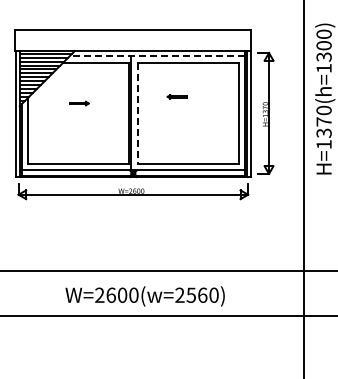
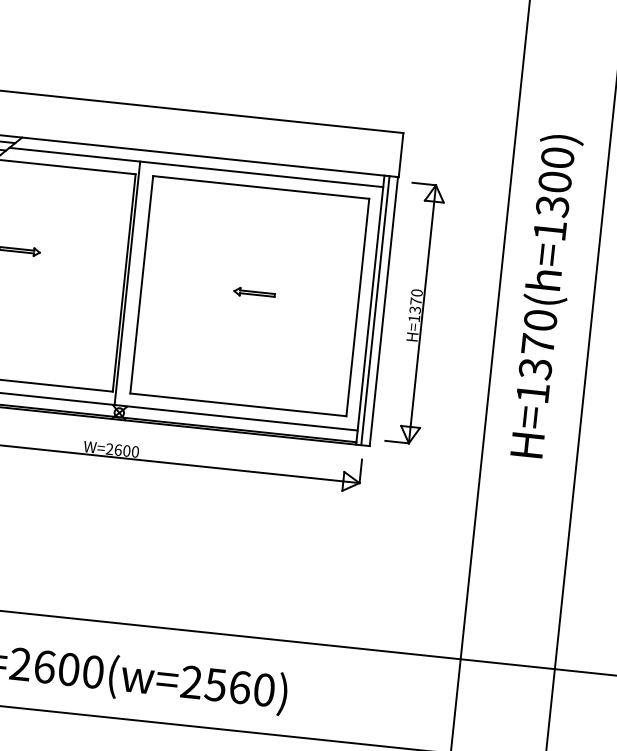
line: (157, 56) -> (197, 167), dashed -> solid
part: (176, 96) -> (253, 292), moved
line: (137, 113) -> (141, 284), dashed -> solid

